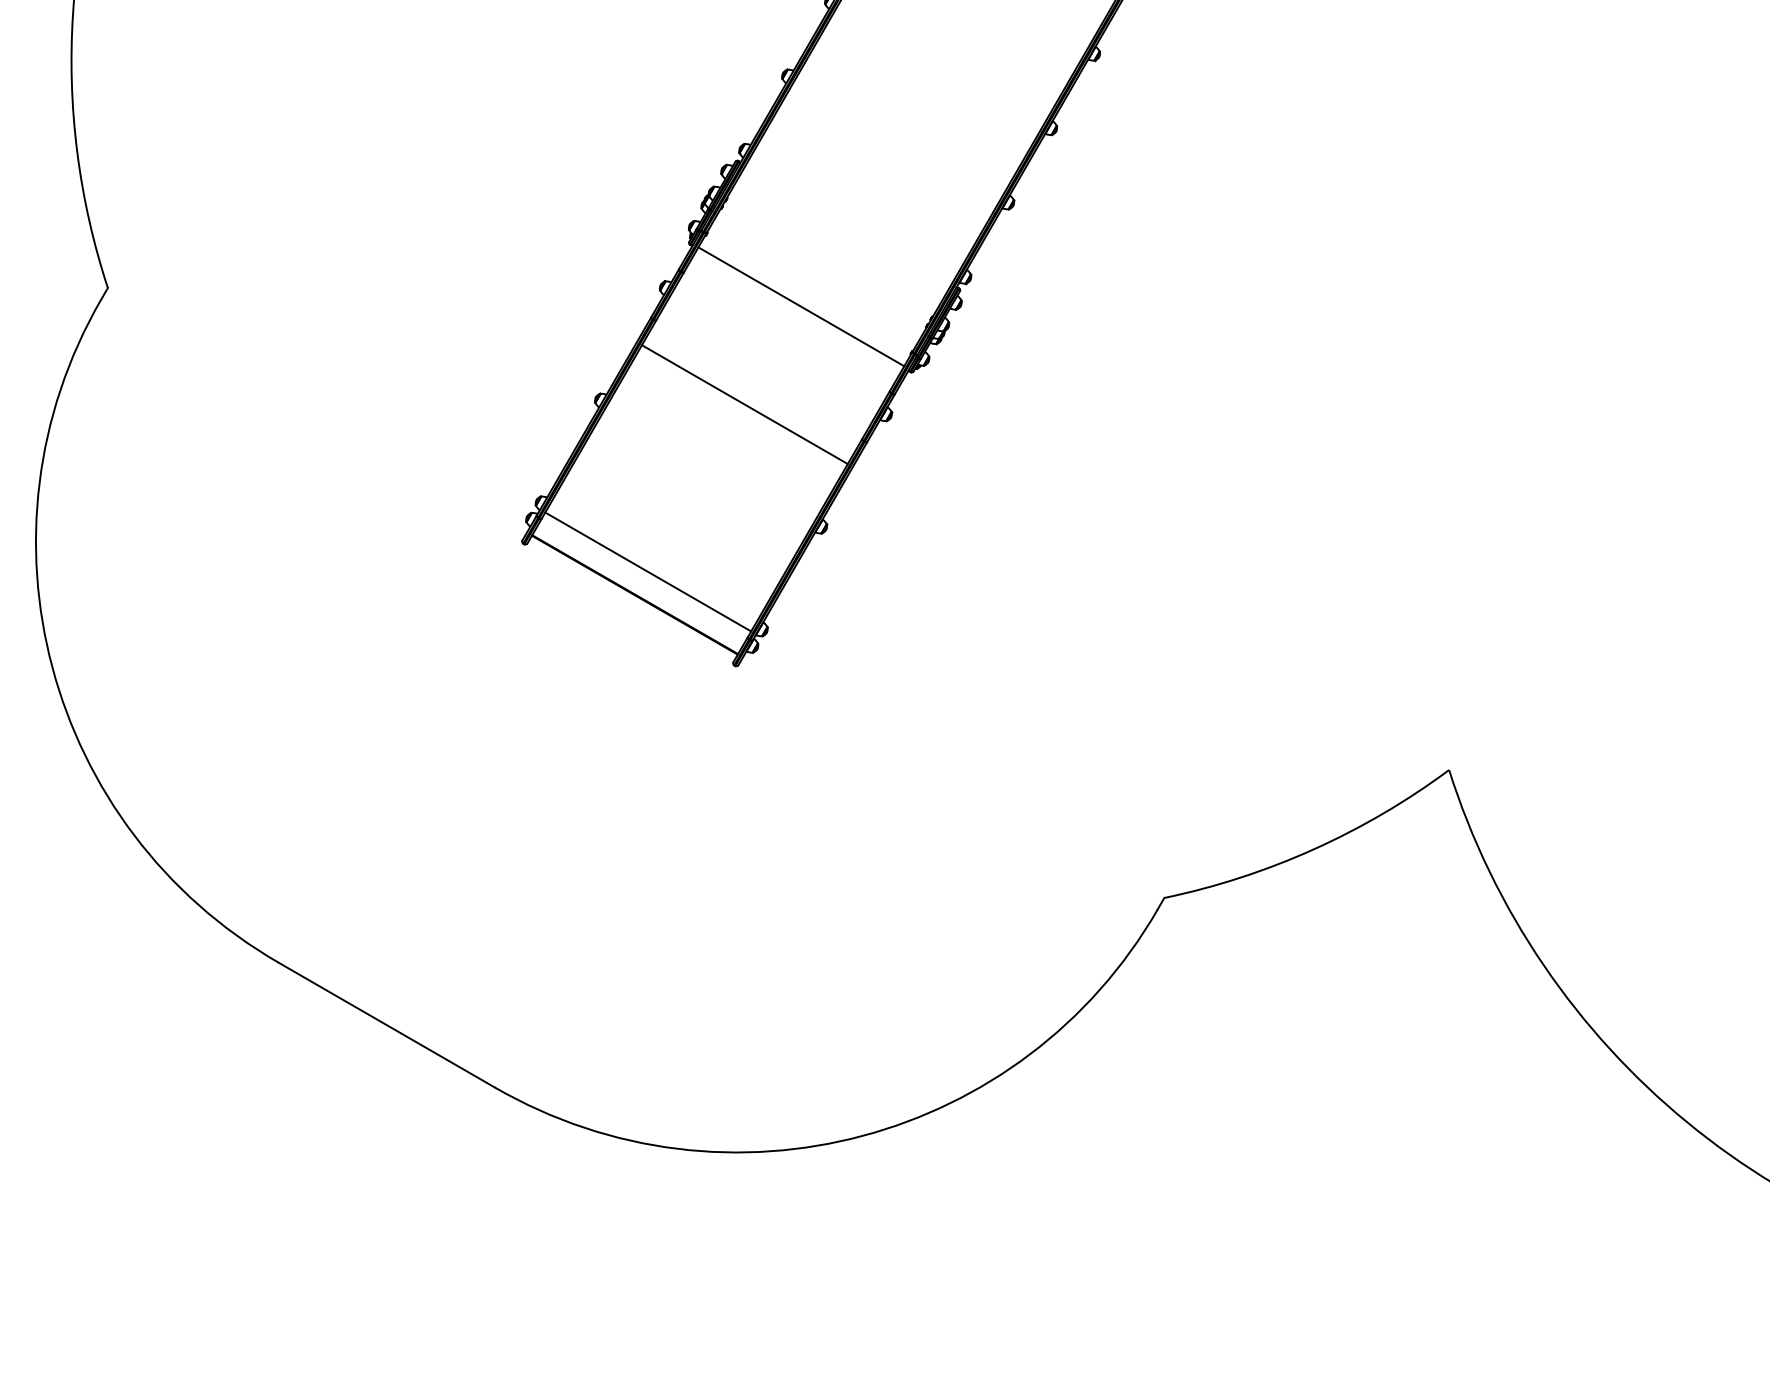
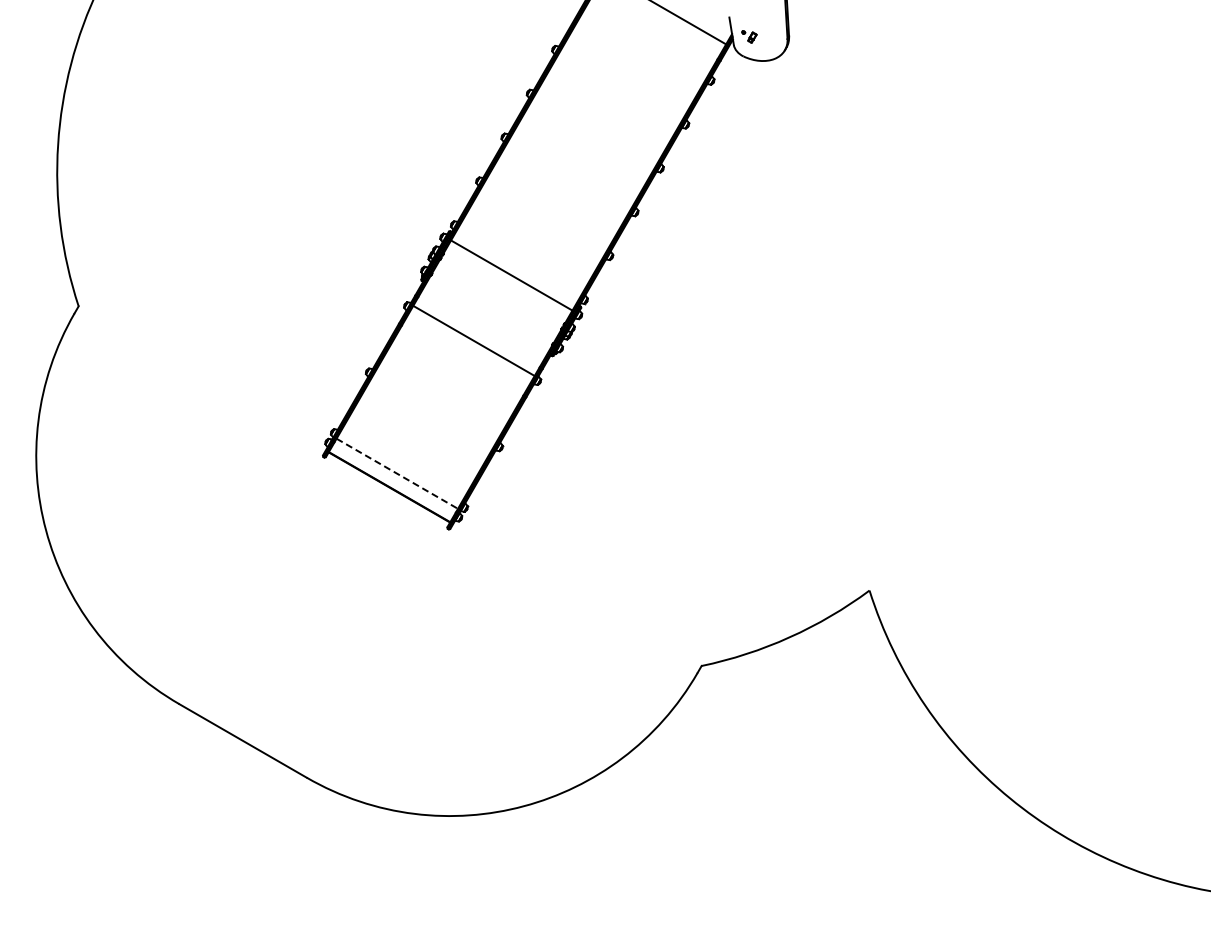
line: (801, 306) -> (511, 275), moved
line: (745, 405) -> (474, 341), moved
line: (648, 573) -> (397, 474), solid -> dashed

